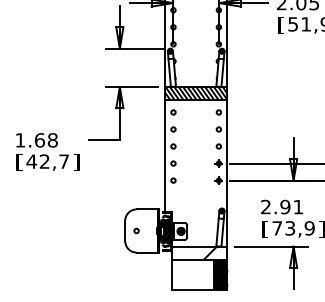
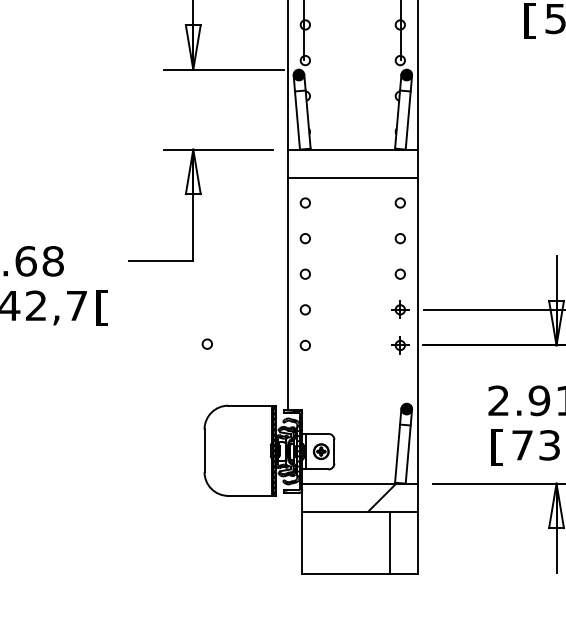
hatch: (195, 93) -> (351, 163), removed
text: (76, 162) -> (102, 307), ] -> [
circle: (136, 230) -> (207, 343), moved
hatch: (220, 275) -> (403, 543), removed

